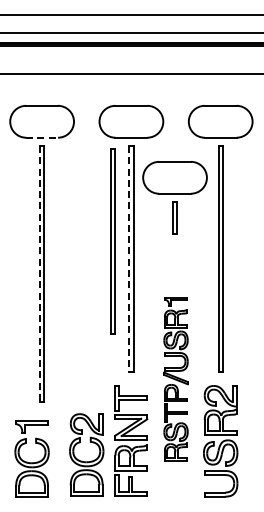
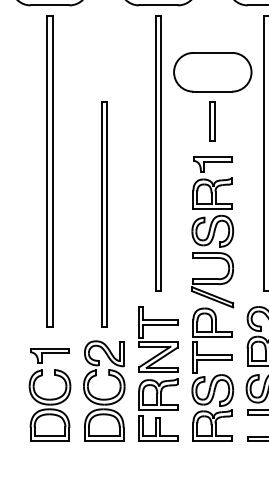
line: (42, 137) -> (50, 5), dashed -> solid
part: (174, 197) -> (212, 96), moved
part: (112, 241) -> (103, 214), moved
line: (129, 259) -> (156, 153), dashed -> solid
line: (39, 274) -> (46, 171), dashed -> solid
part: (175, 379) -> (212, 299), size x1.43
part: (31, 458) -> (49, 393), moved

